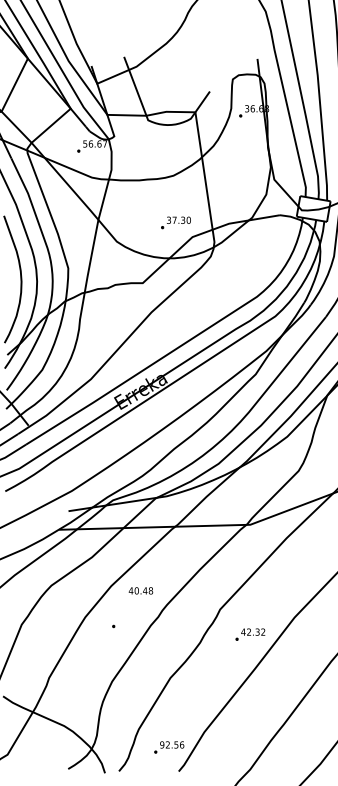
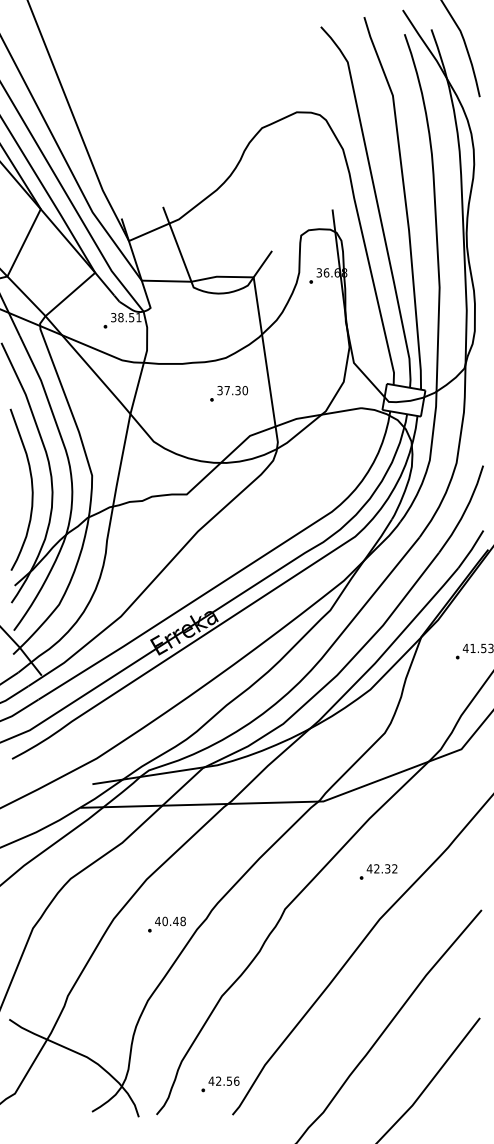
text: (95, 143) -> (126, 317), 56.67 -> 38.51
part: (176, 222) -> (229, 393), moved
text: (140, 590) -> (170, 921), moved
part: (250, 634) -> (378, 871), moved
text: (162, 744) -> (211, 1080), 92.56 -> 42.56

